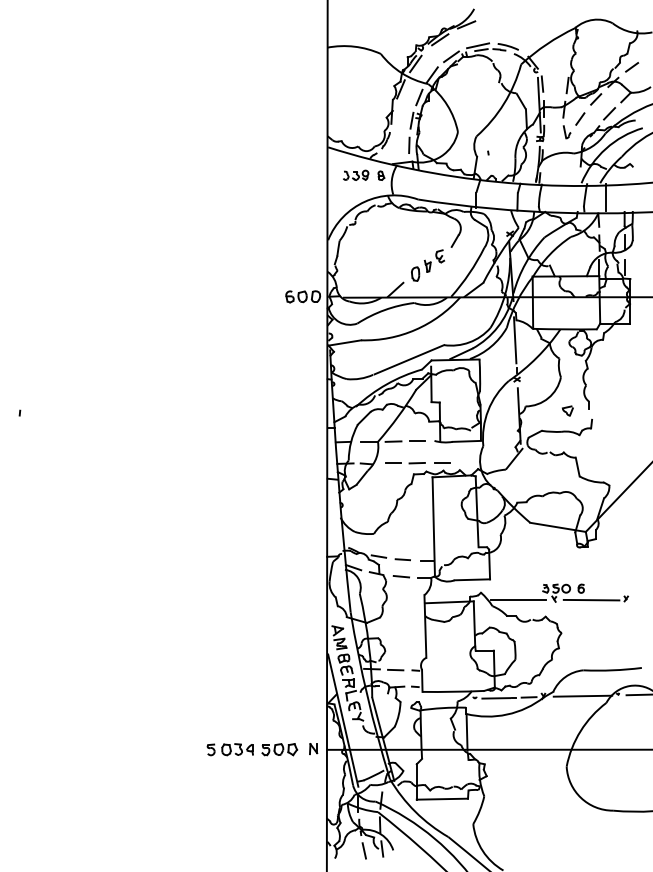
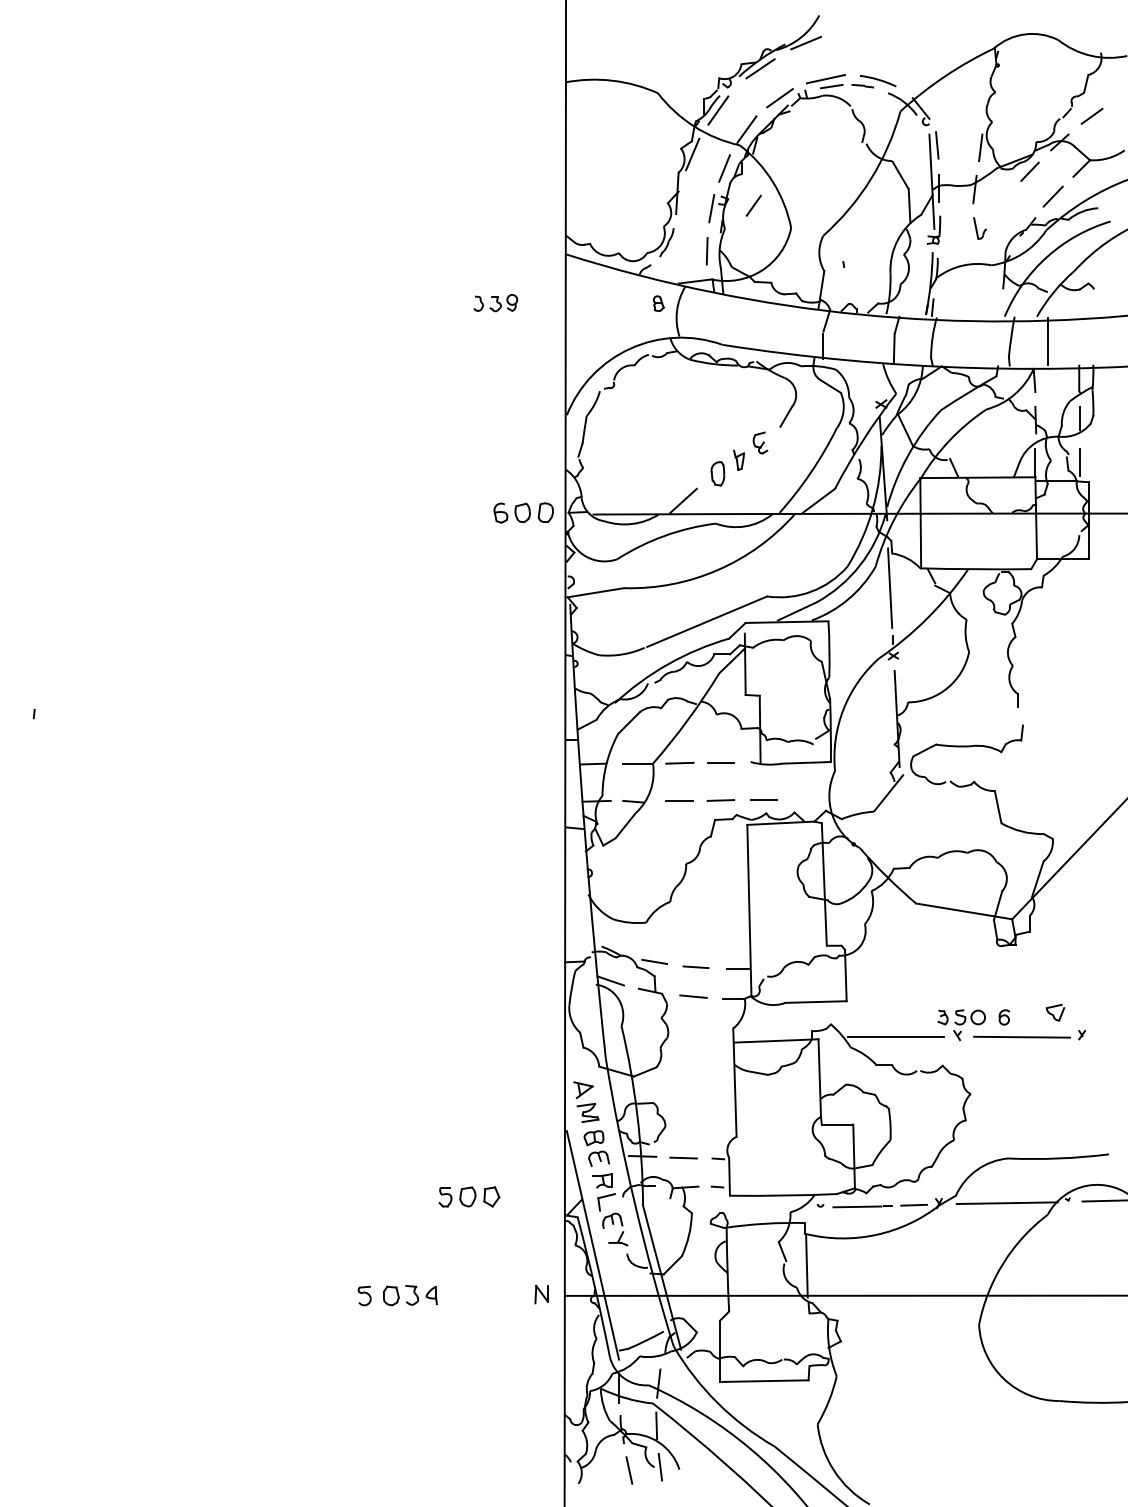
line: (580, 118) -> (754, 204), moved
part: (356, 174) -> (496, 301), moved
part: (567, 410) -> (1054, 1011), moved
part: (279, 749) -> (468, 1196), moved

